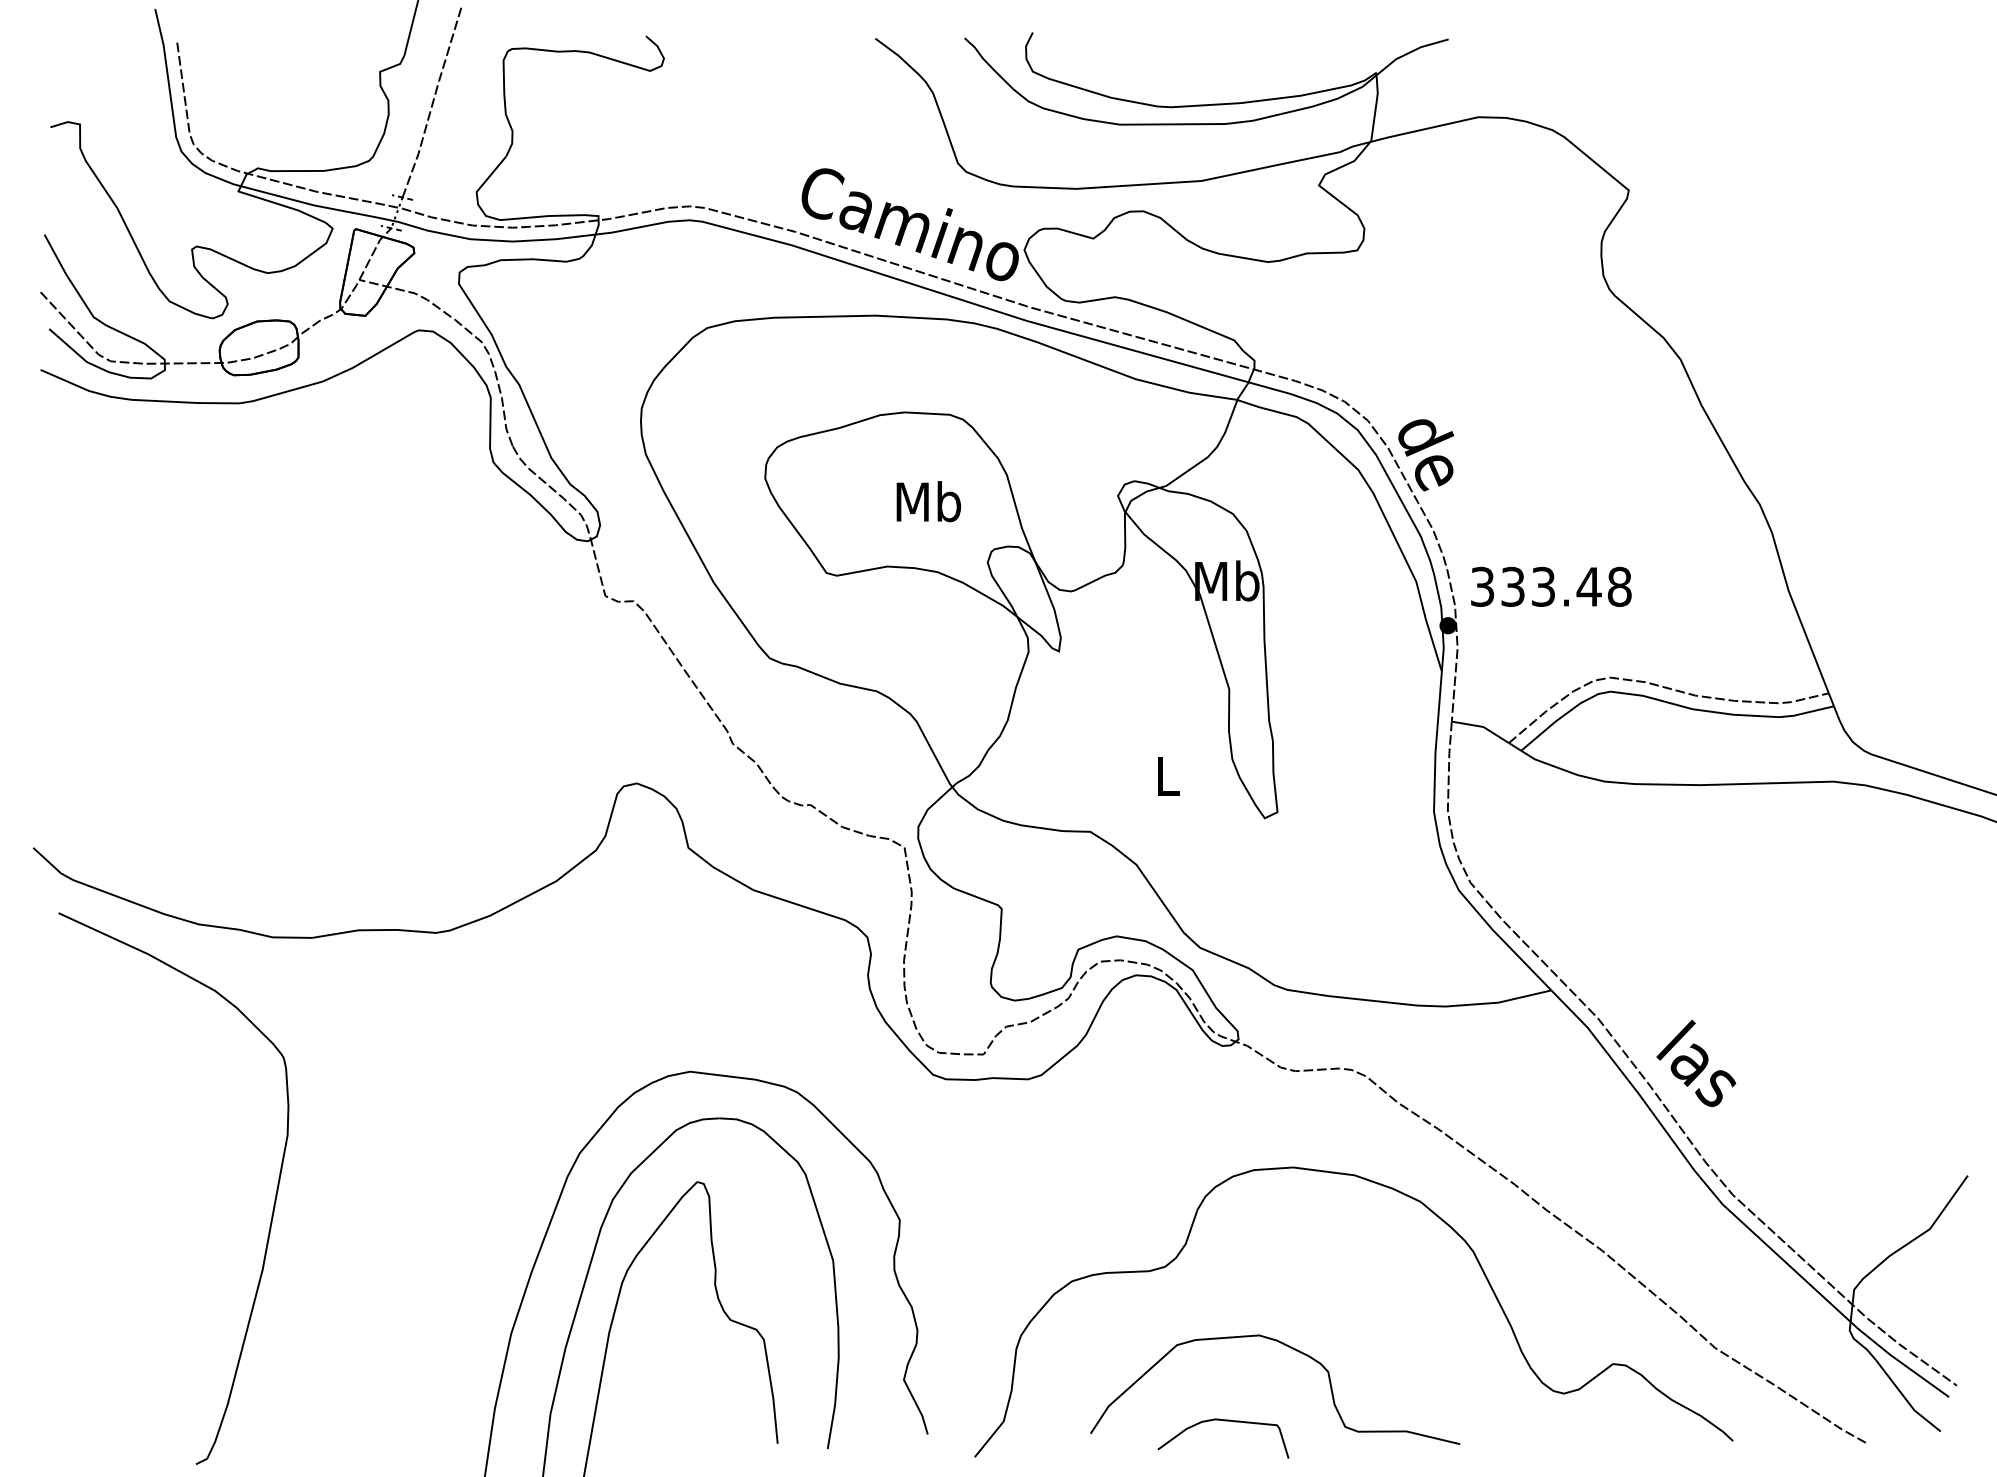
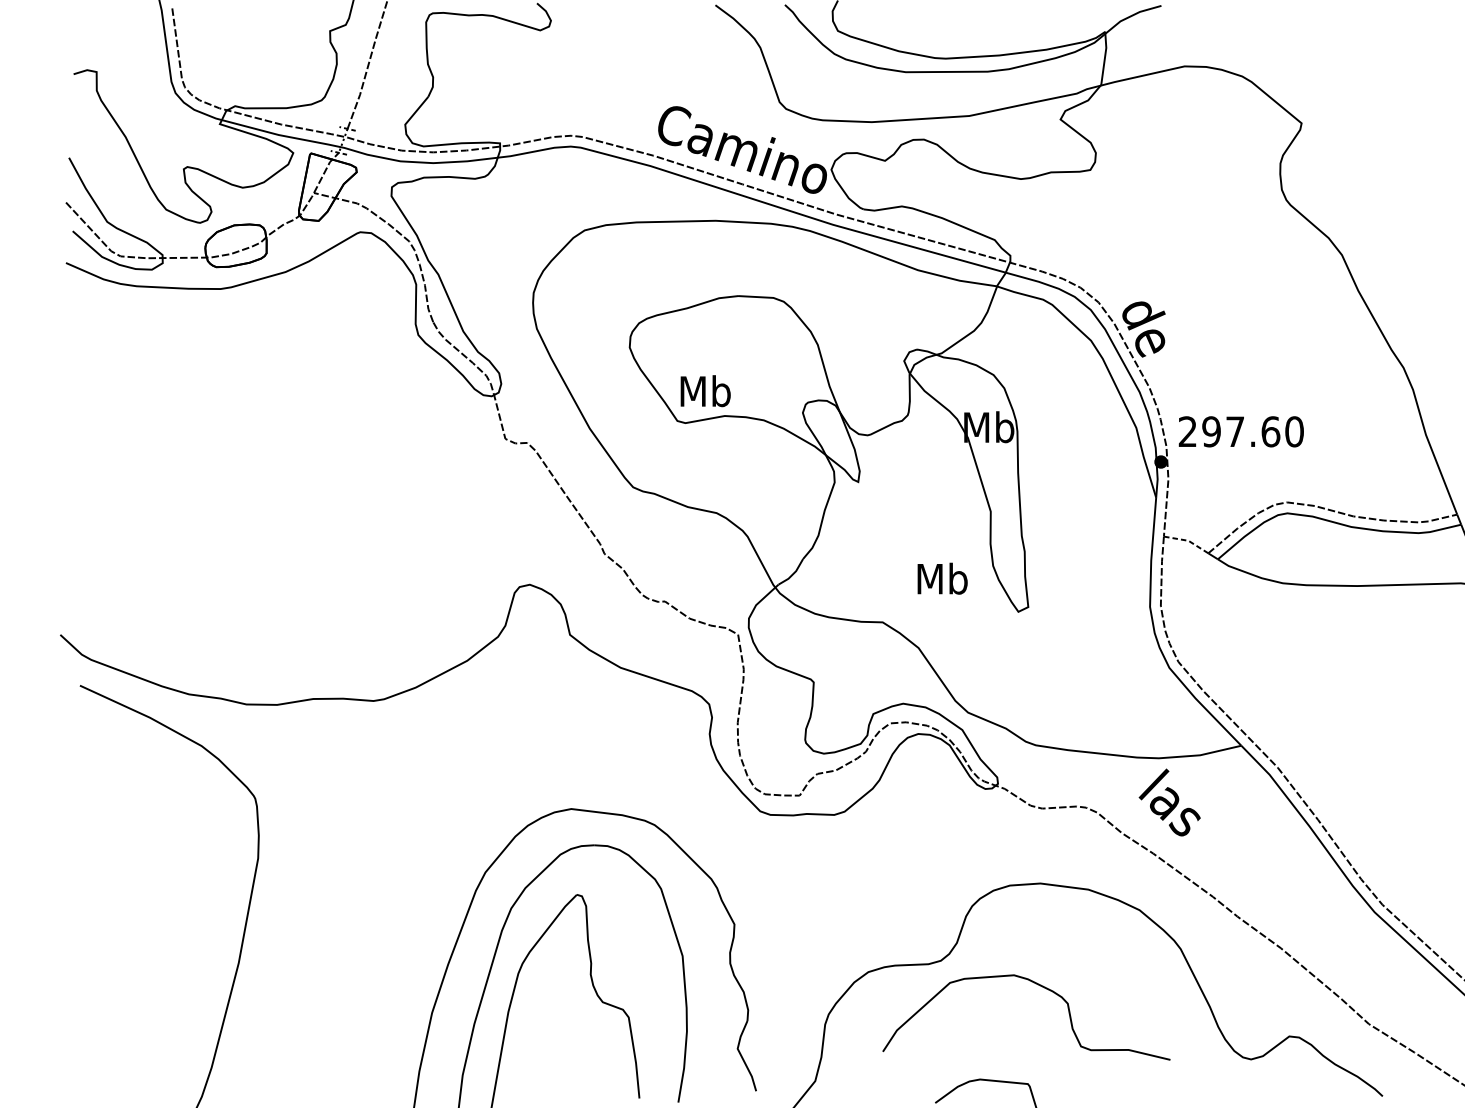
text: (928, 501) -> (705, 391), moved
text: (1551, 586) -> (1241, 431), 333.48 -> 297.60
line: (1482, 726) -> (1187, 540), solid -> dashed
text: (1167, 775) -> (942, 578), L -> Mb
text: (1696, 1062) -> (1169, 801), moved
curve: (1294, 1350) -> (1041, 987), moved

